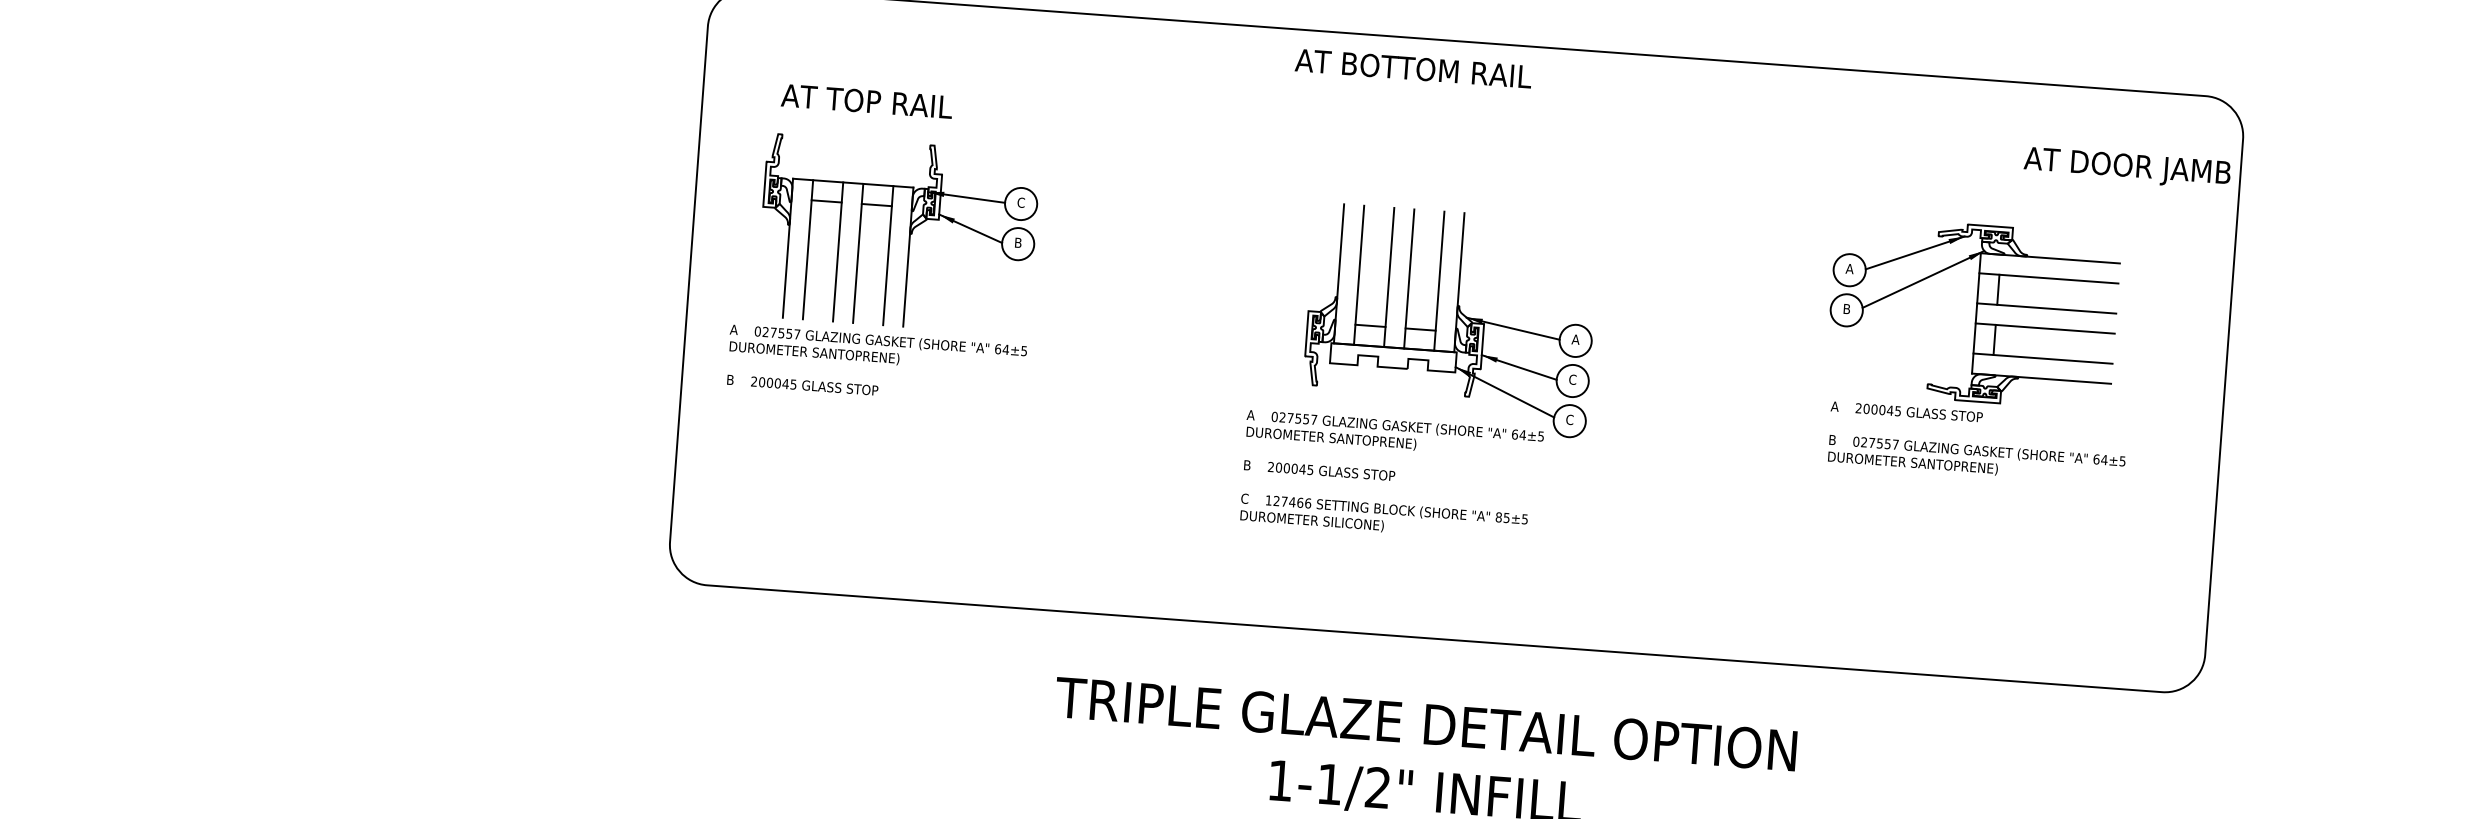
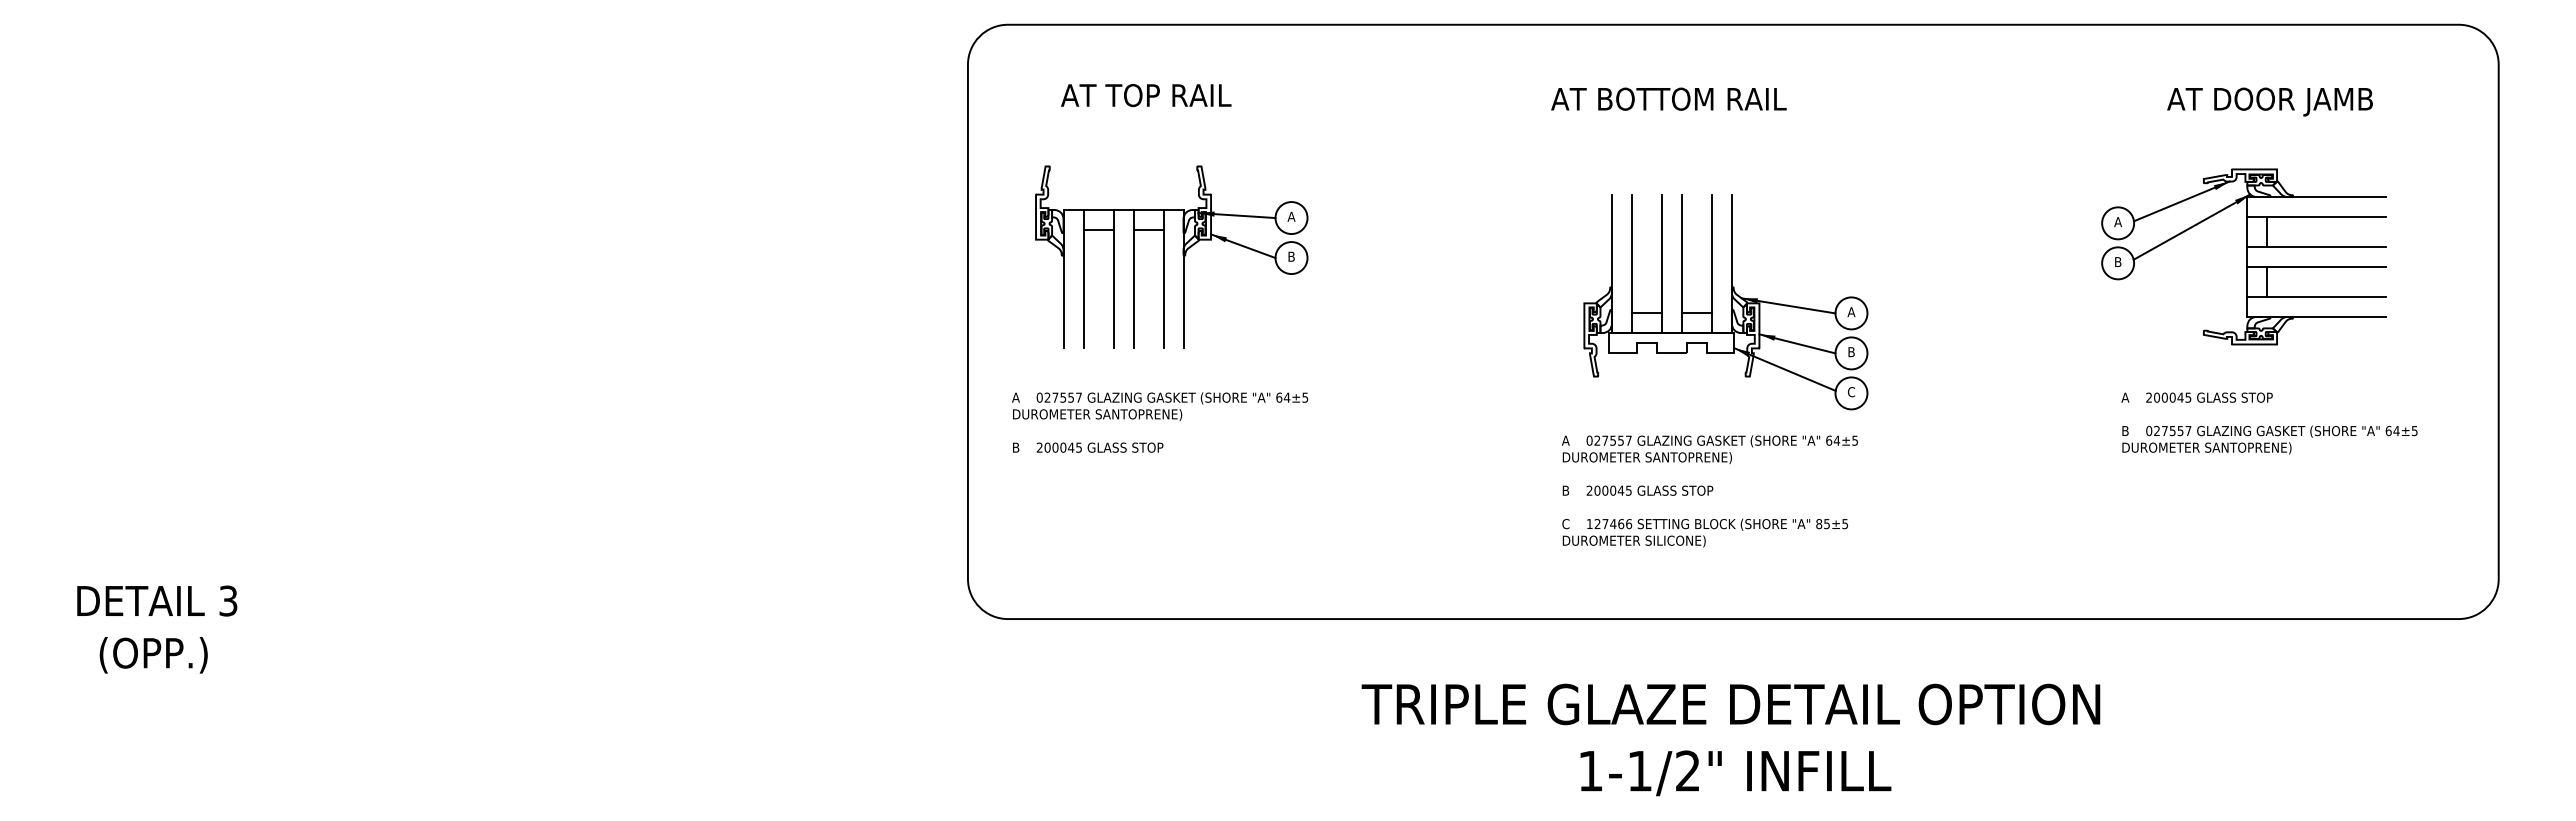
text: (1413, 67) -> (1668, 98), moved
text: (867, 101) -> (1146, 95), moved
text: (2126, 167) -> (2269, 101), moved
text: (1021, 202) -> (1291, 216), C -> A
text: (877, 365) -> (1160, 422), moved
text: (1572, 380) -> (1851, 352), C -> B
text: (1977, 443) -> (2269, 423), moved
text: (1391, 476) -> (1709, 491), moved

